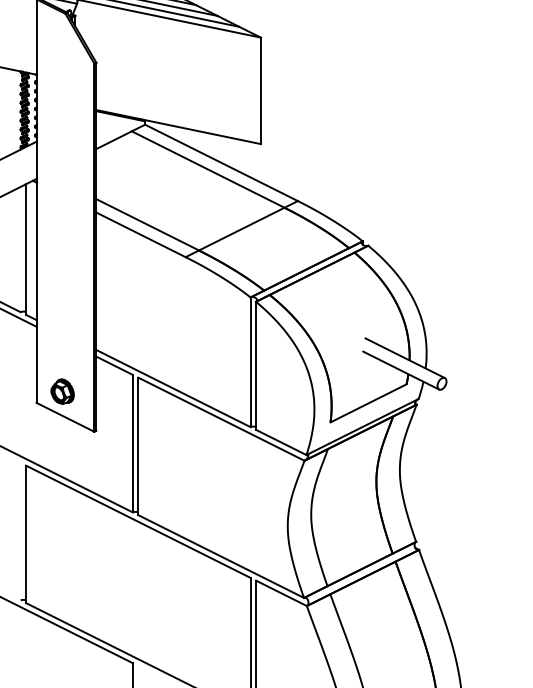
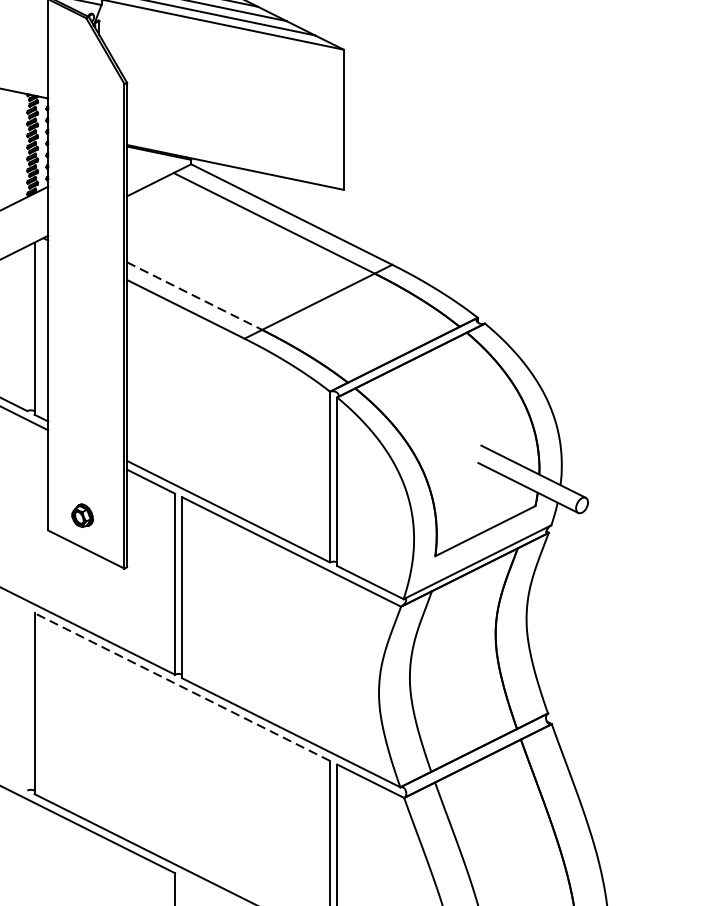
line: (148, 225) -> (195, 296), solid -> dashed
part: (62, 391) -> (82, 515), size x0.7
line: (137, 521) -> (181, 686), solid -> dashed

